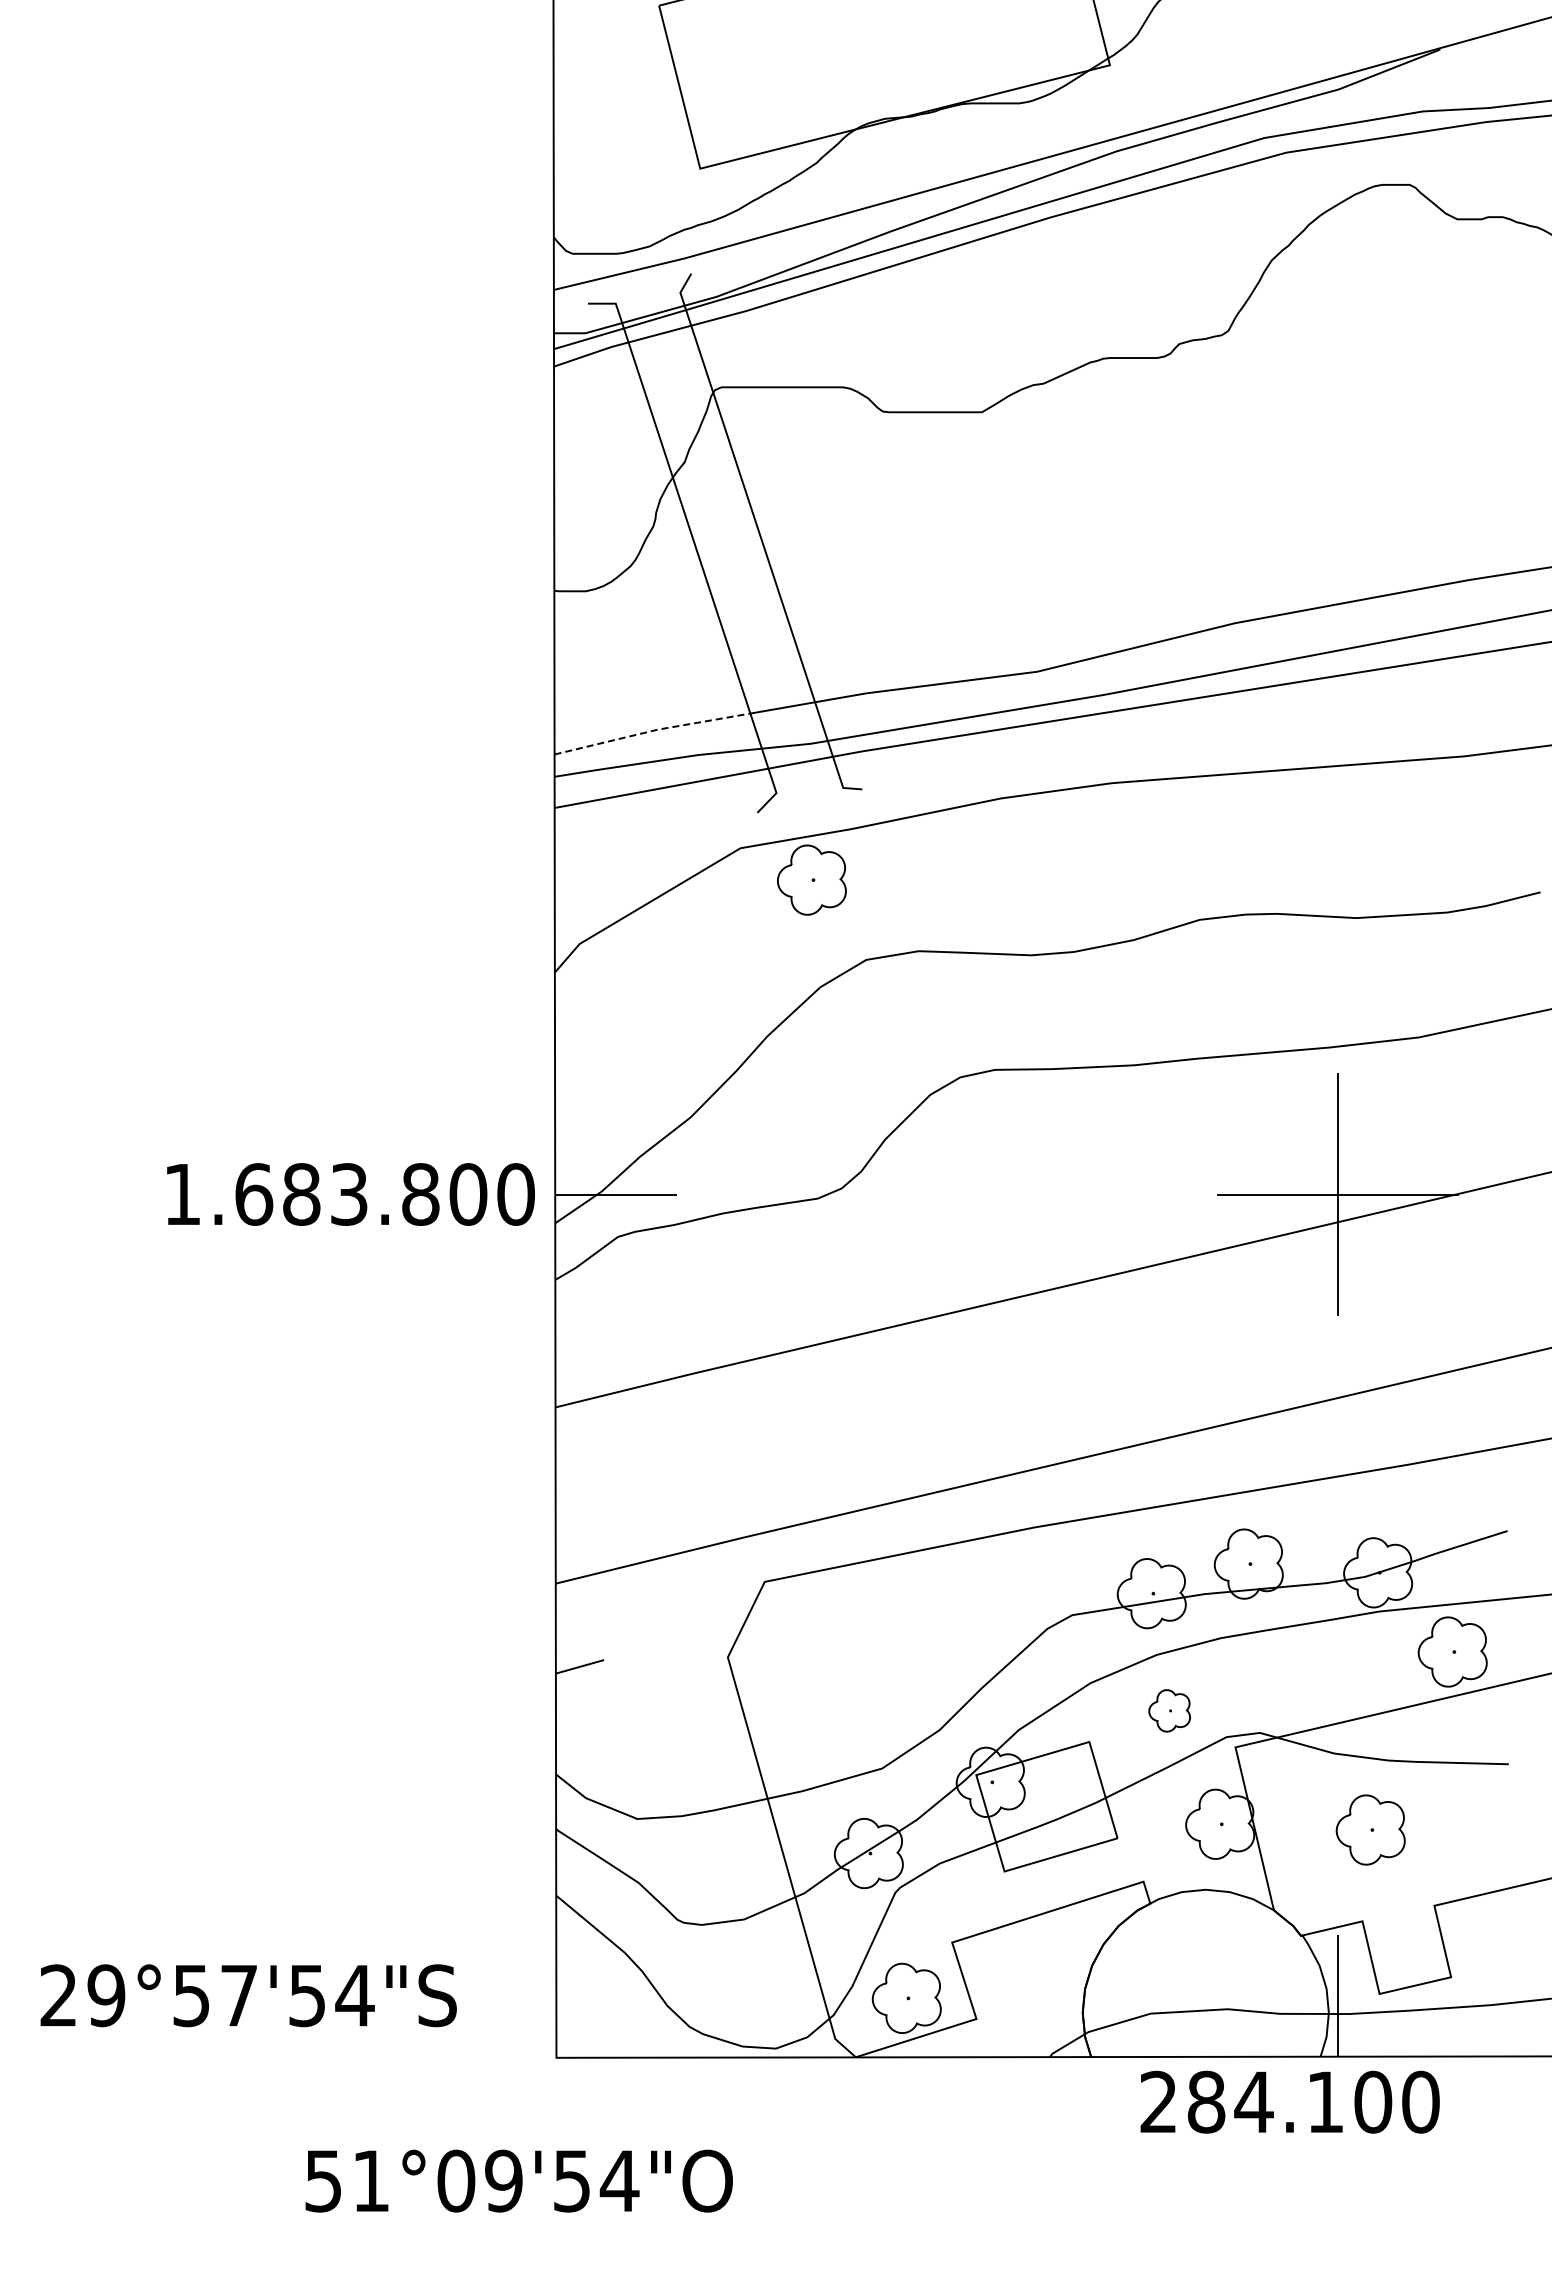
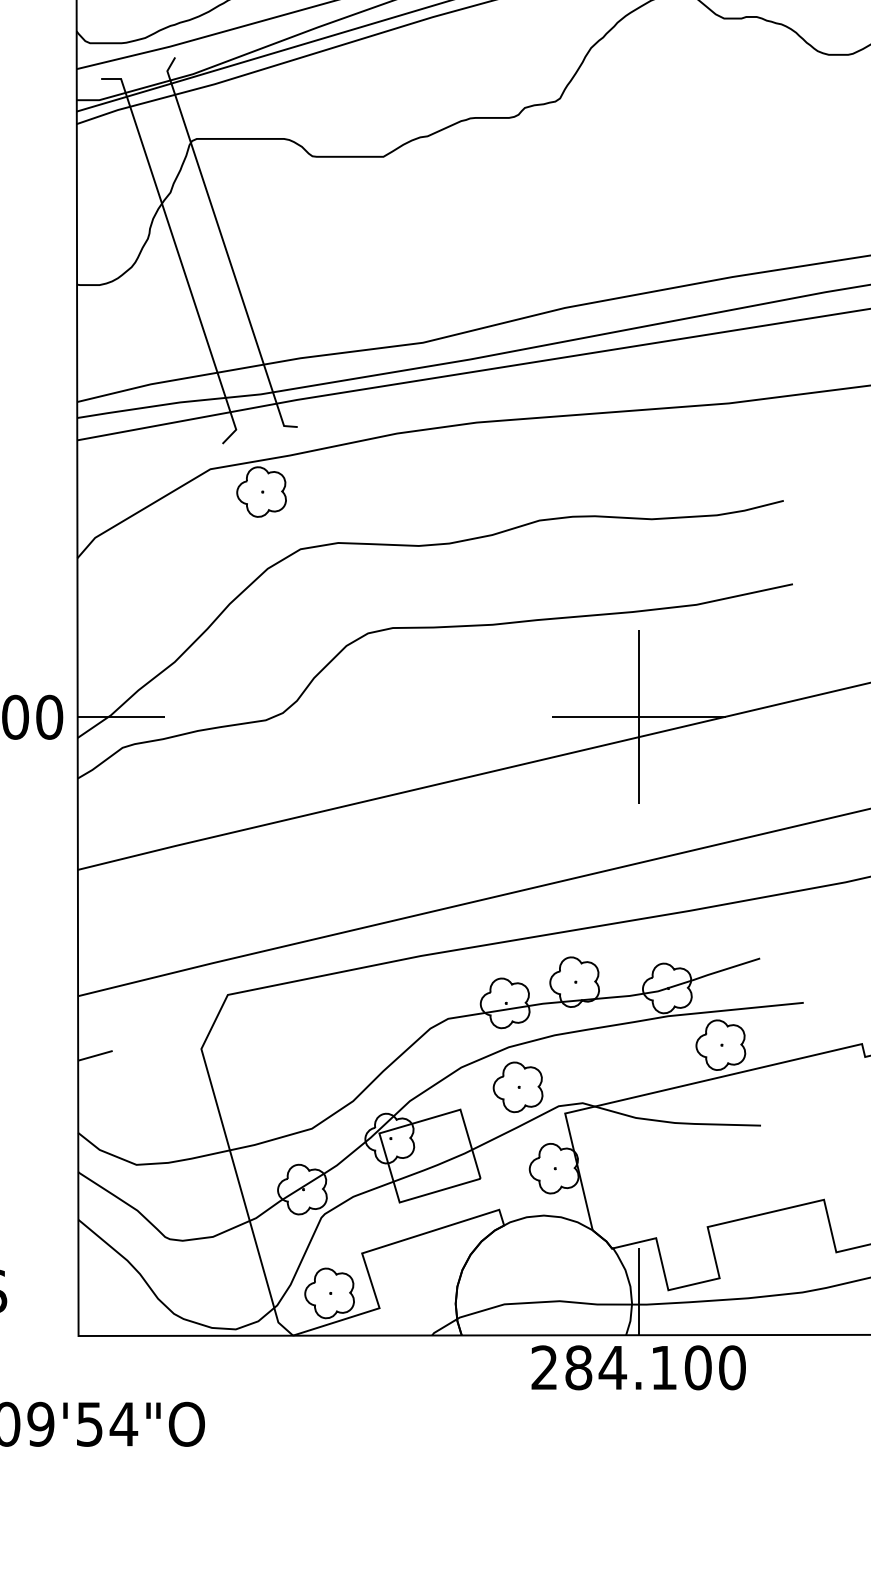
line: (652, 730) -> (147, 384), dashed -> solid
part: (1169, 1710) -> (517, 1087), size x1.67
part: (1370, 1829) -> (661, 1172), removed
text: (1289, 2101) -> (638, 1367), moved

